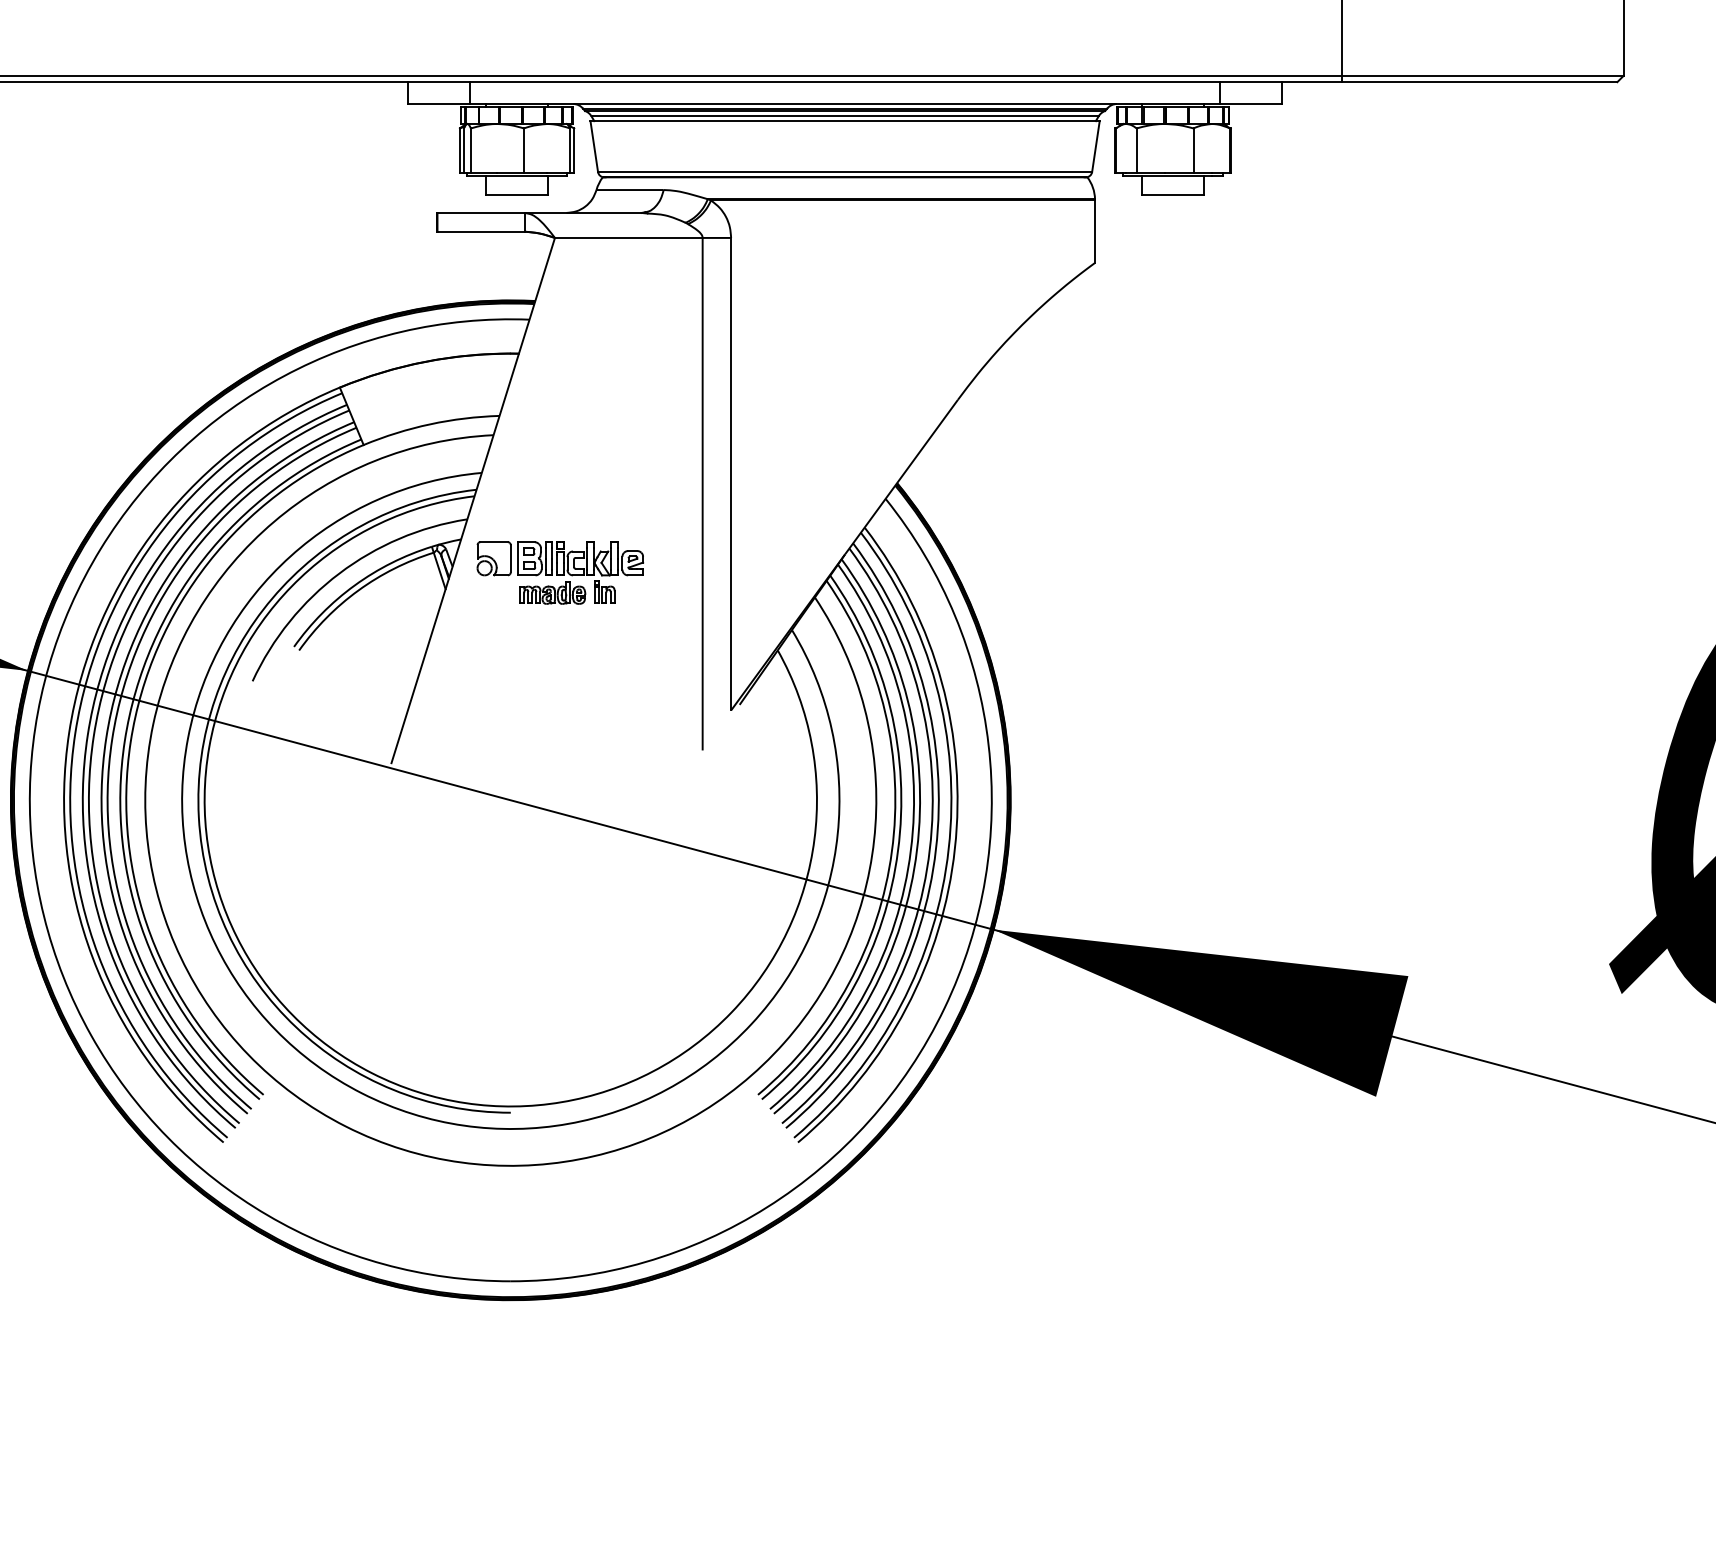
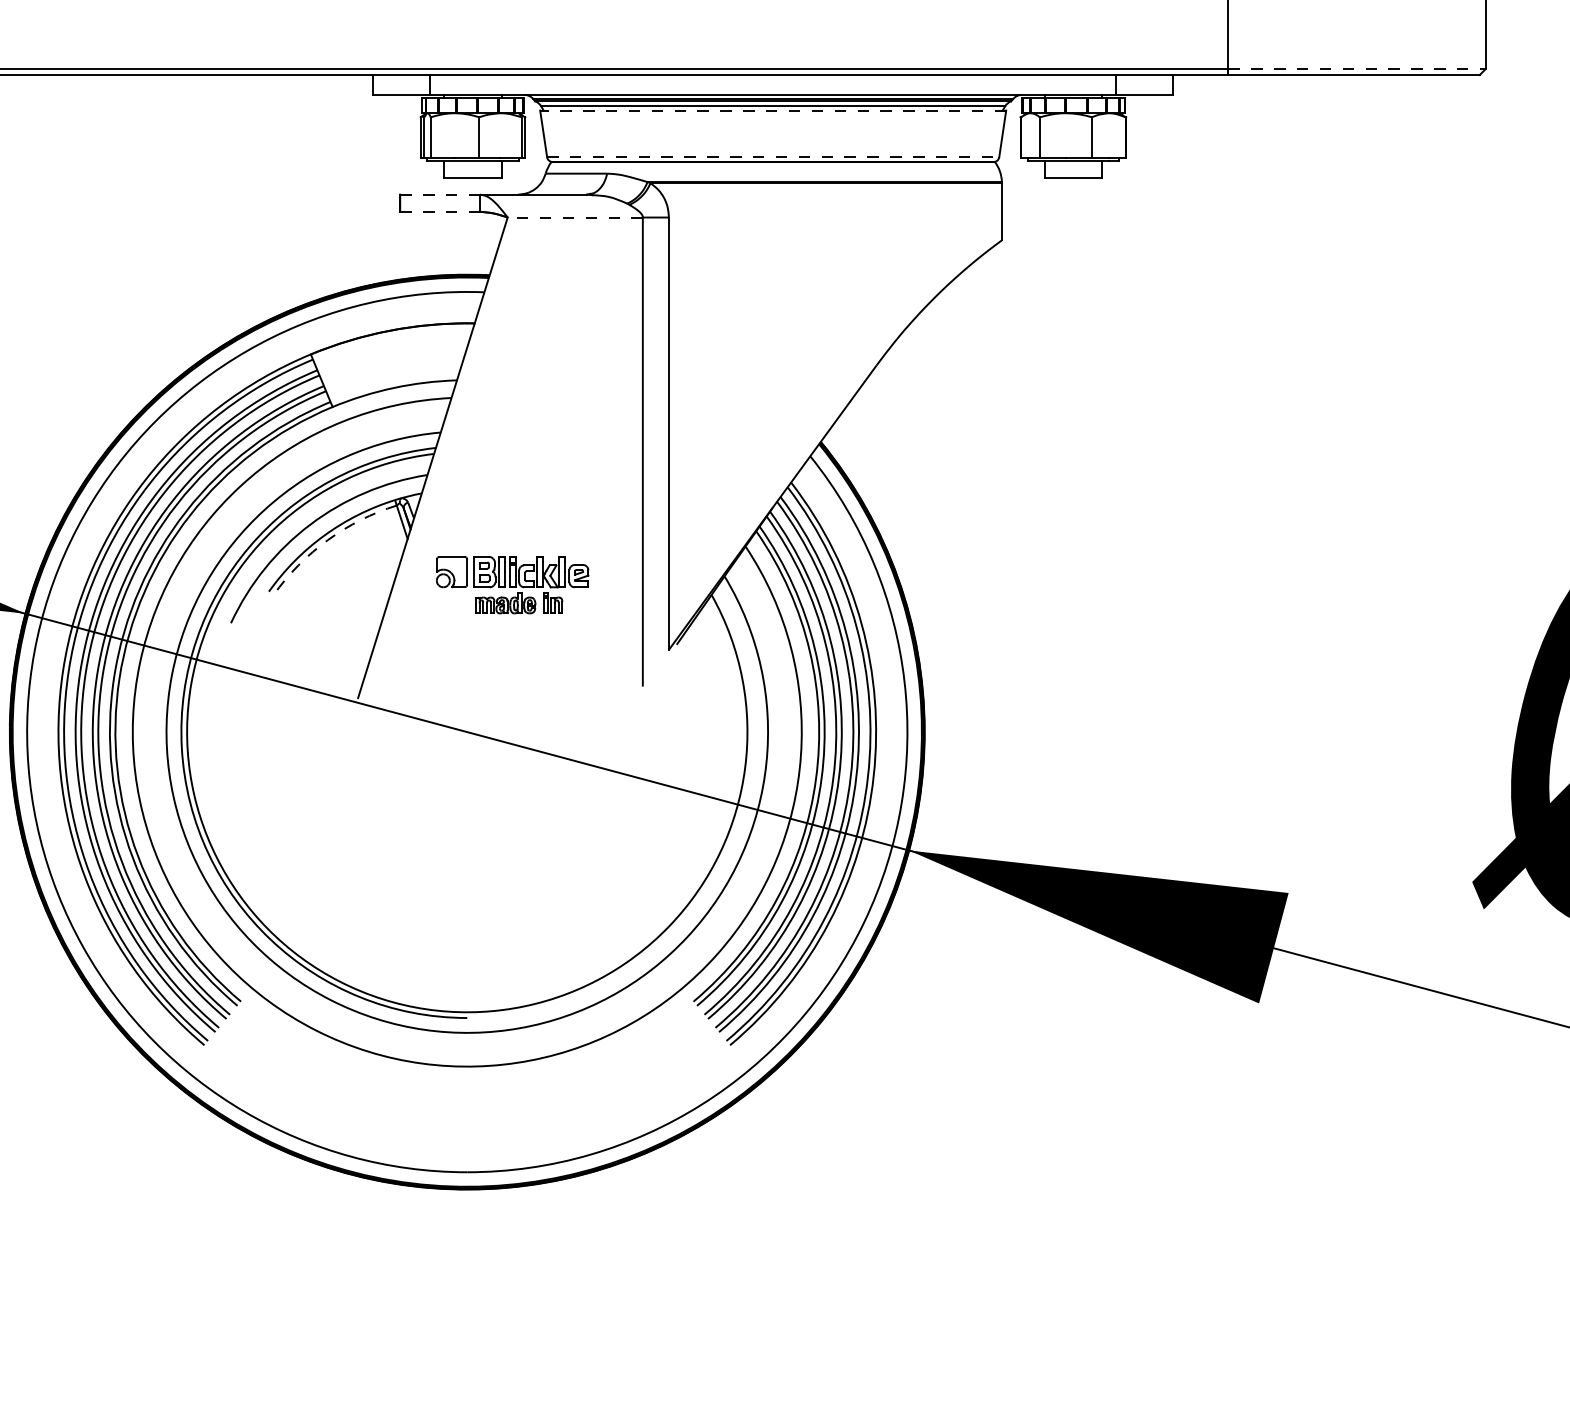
line: (1482, 76) -> (1356, 69), solid -> dashed
line: (845, 121) -> (773, 110), solid -> dashed
line: (845, 172) -> (773, 157), solid -> dashed
line: (481, 212) -> (440, 194), solid -> dashed
line: (481, 231) -> (440, 211), solid -> dashed
line: (629, 237) -> (575, 217), solid -> dashed
part: (560, 573) -> (512, 585), moved
arc: (358, 590) -> (327, 540), solid -> dashed

